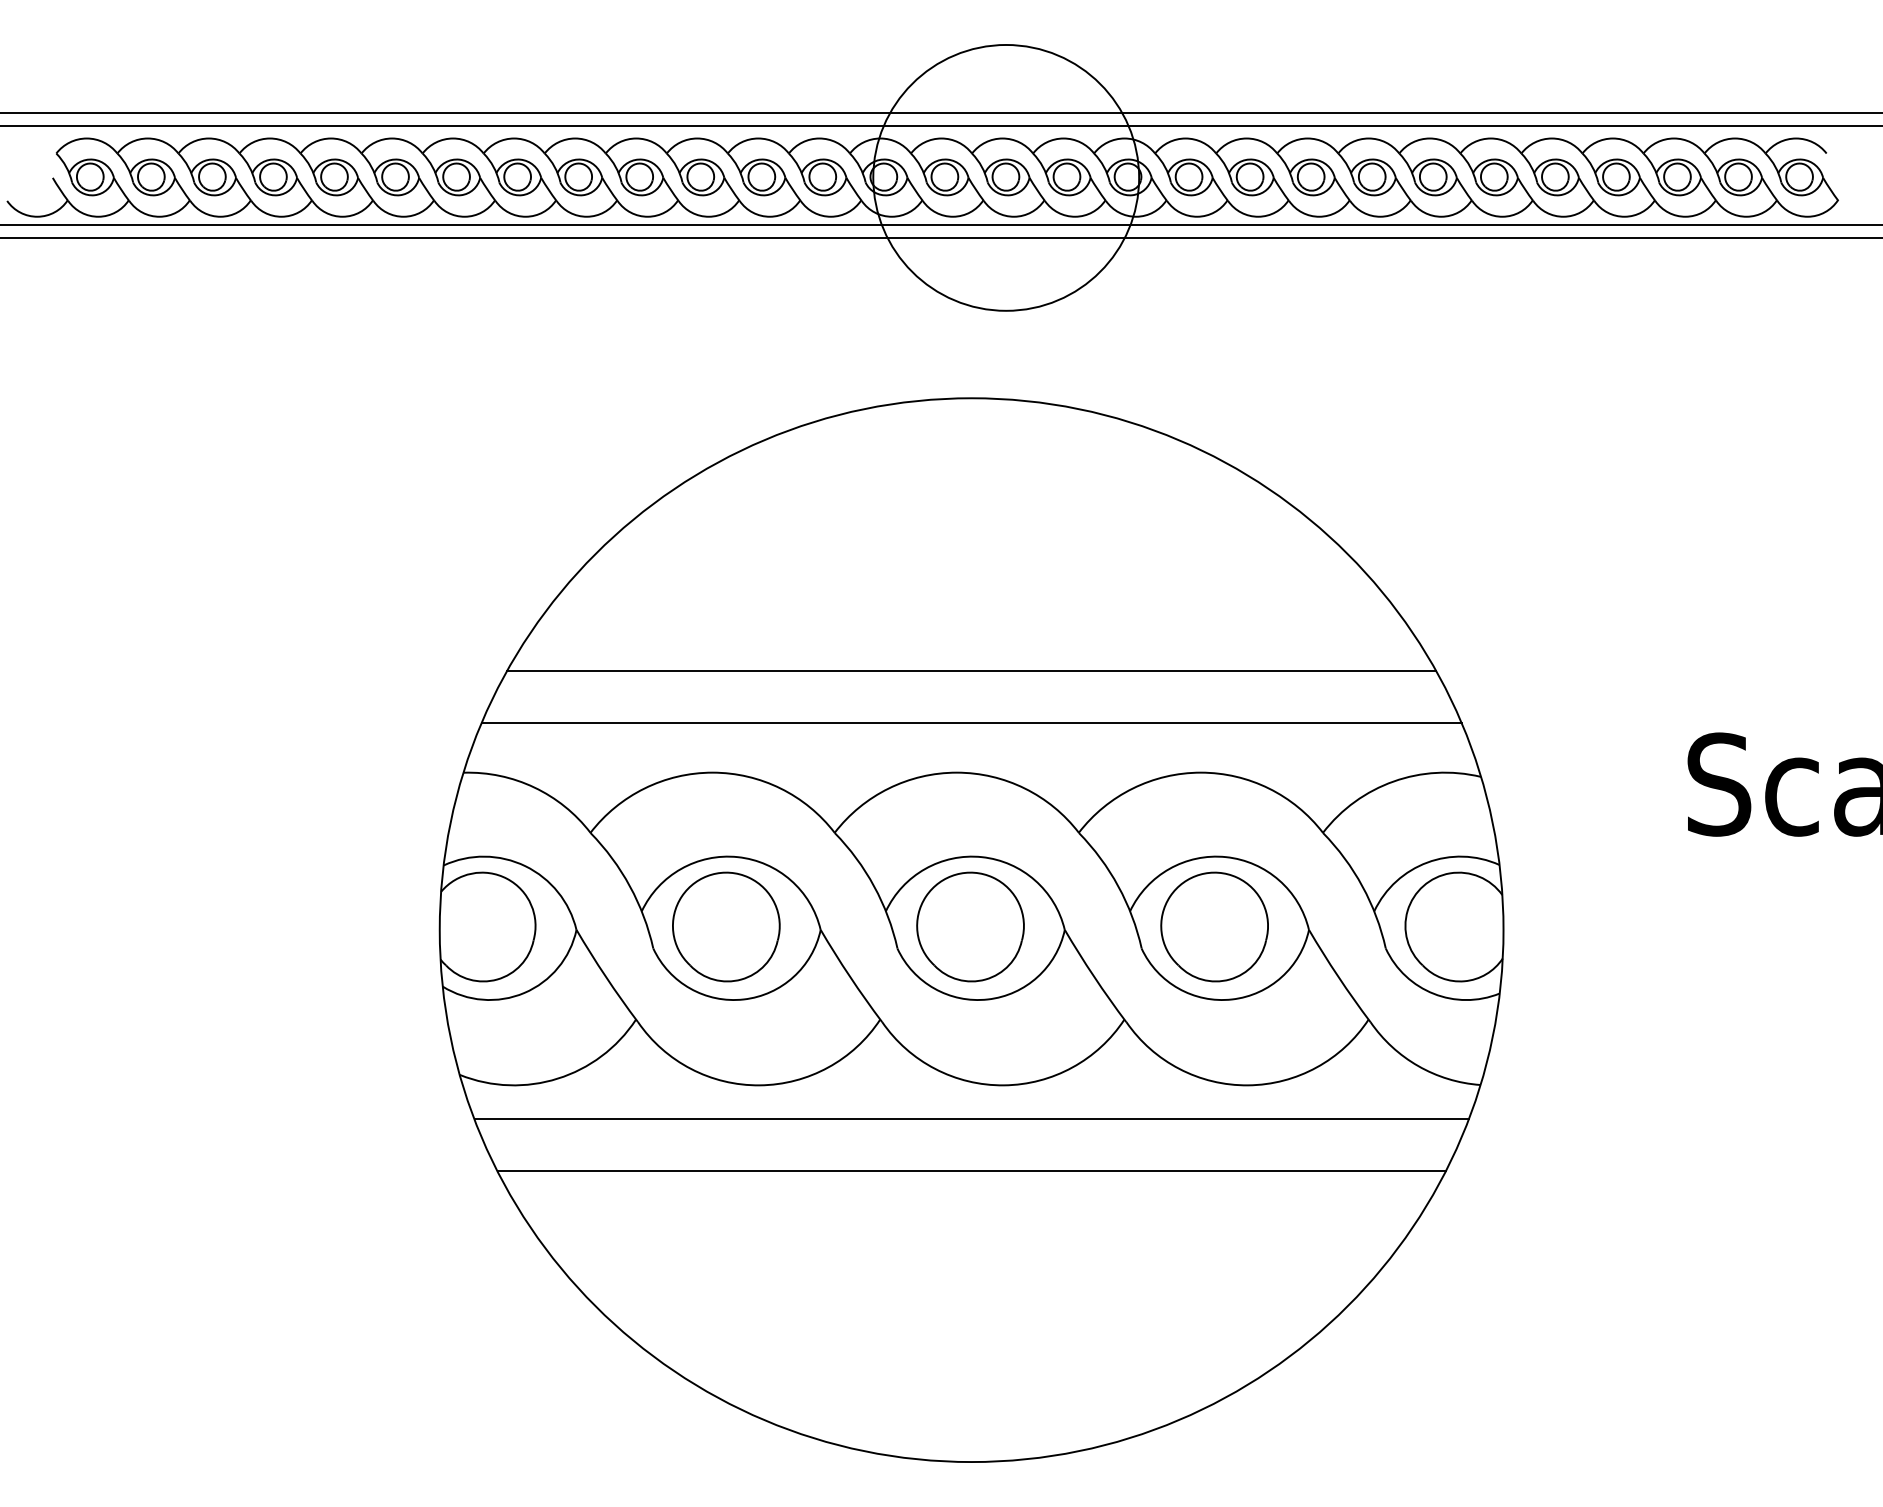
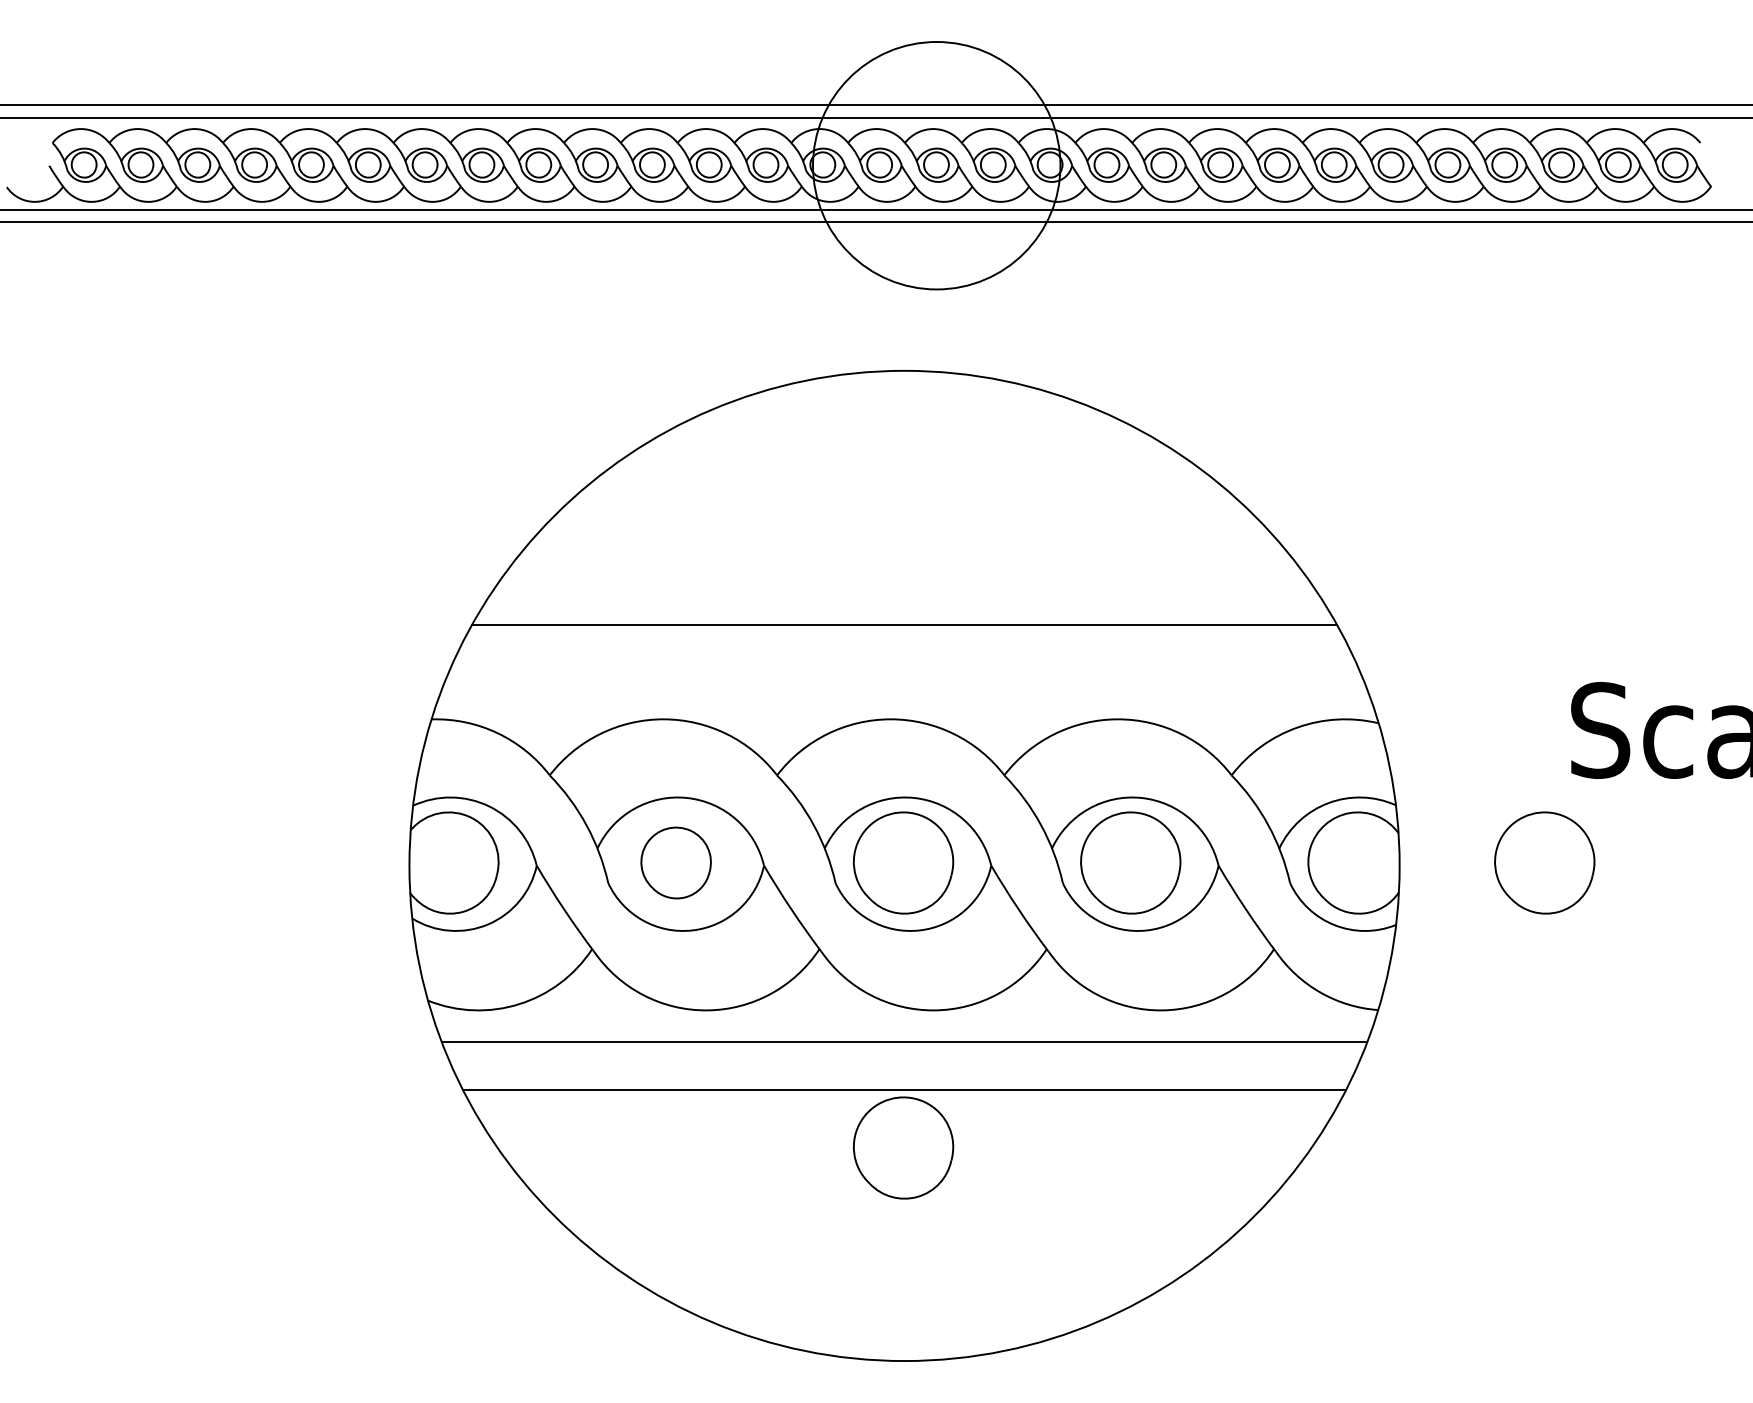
line: (971, 723) -> (904, 673), removed
part: (725, 926) -> (675, 862), size x0.7
part: (1659, 926) -> (1544, 862), added
part: (970, 1232) -> (903, 1147), added

